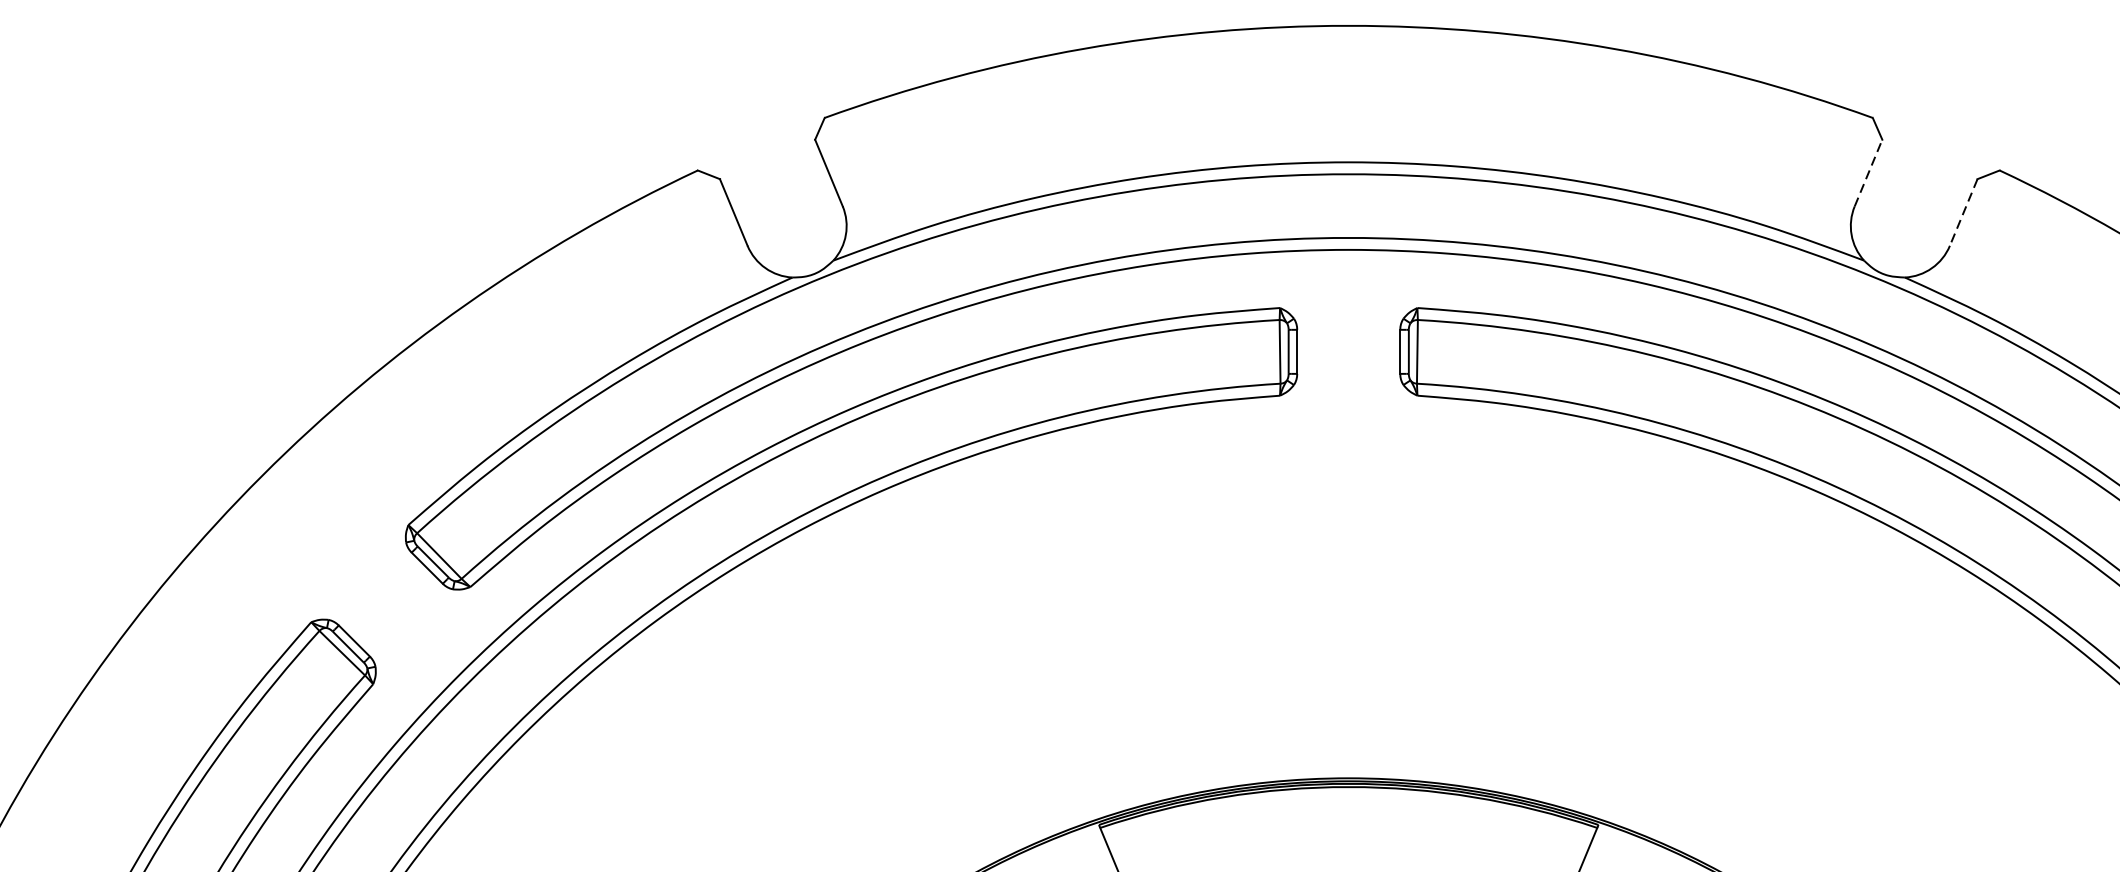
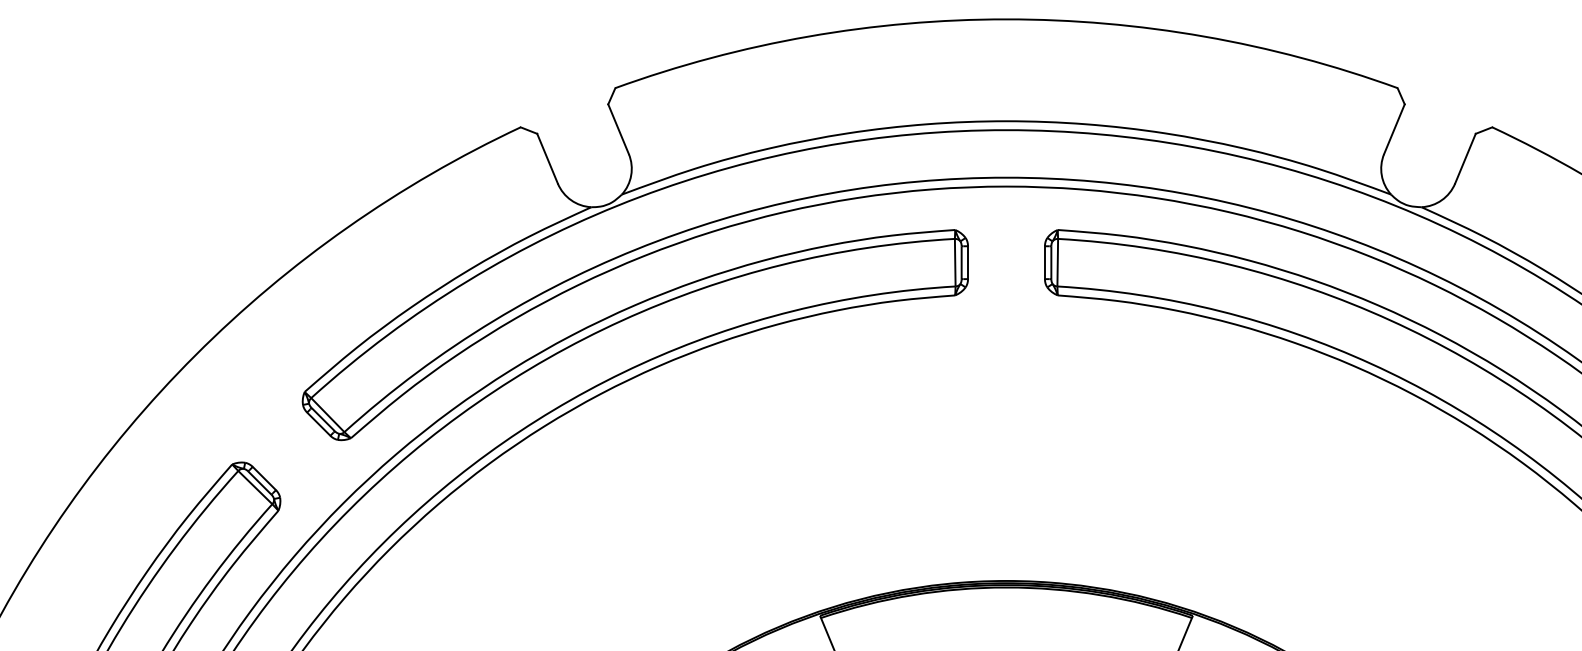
line: (1868, 173) -> (1394, 129), dashed -> solid
line: (1963, 212) -> (1465, 158), dashed -> solid

